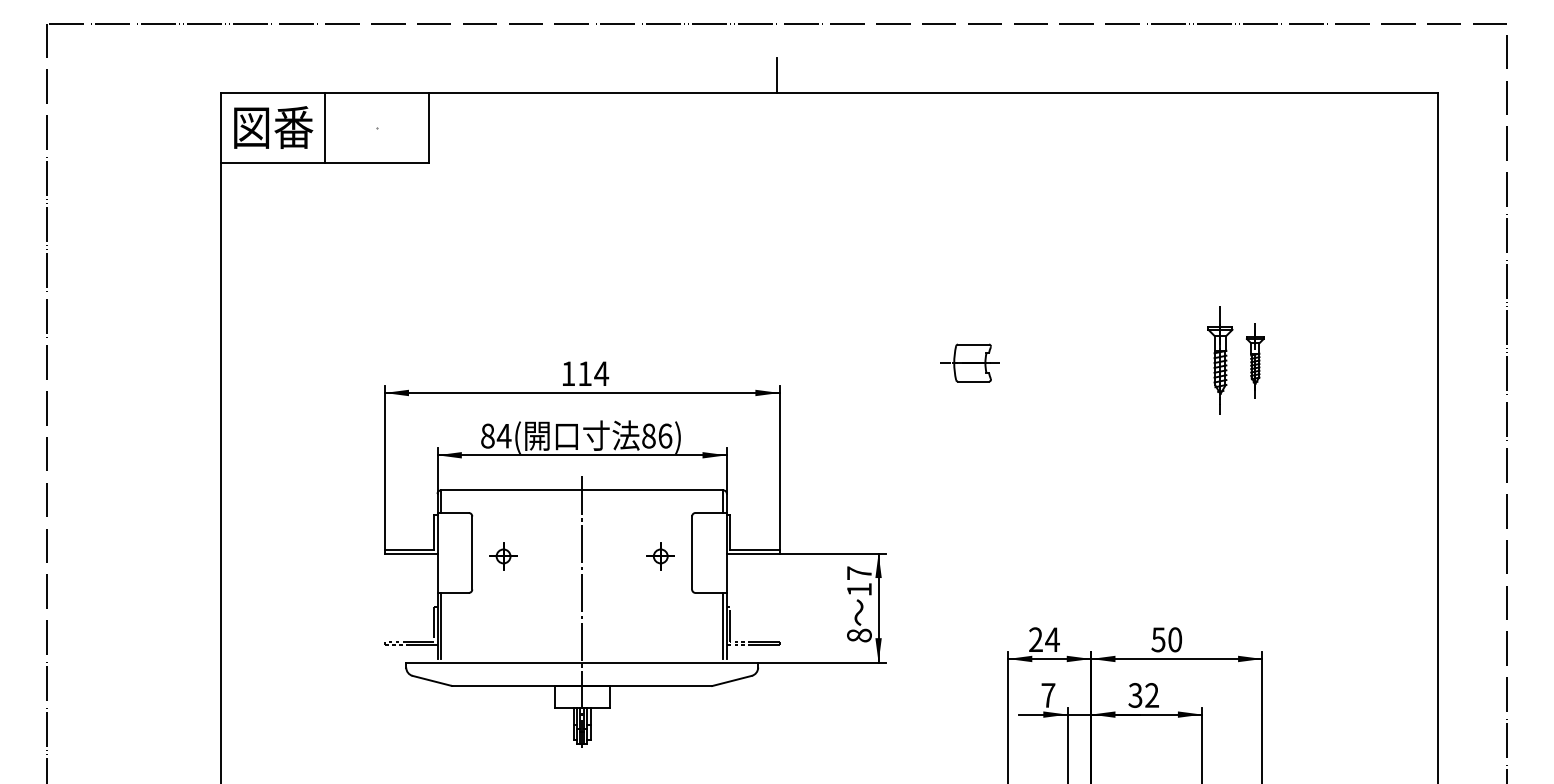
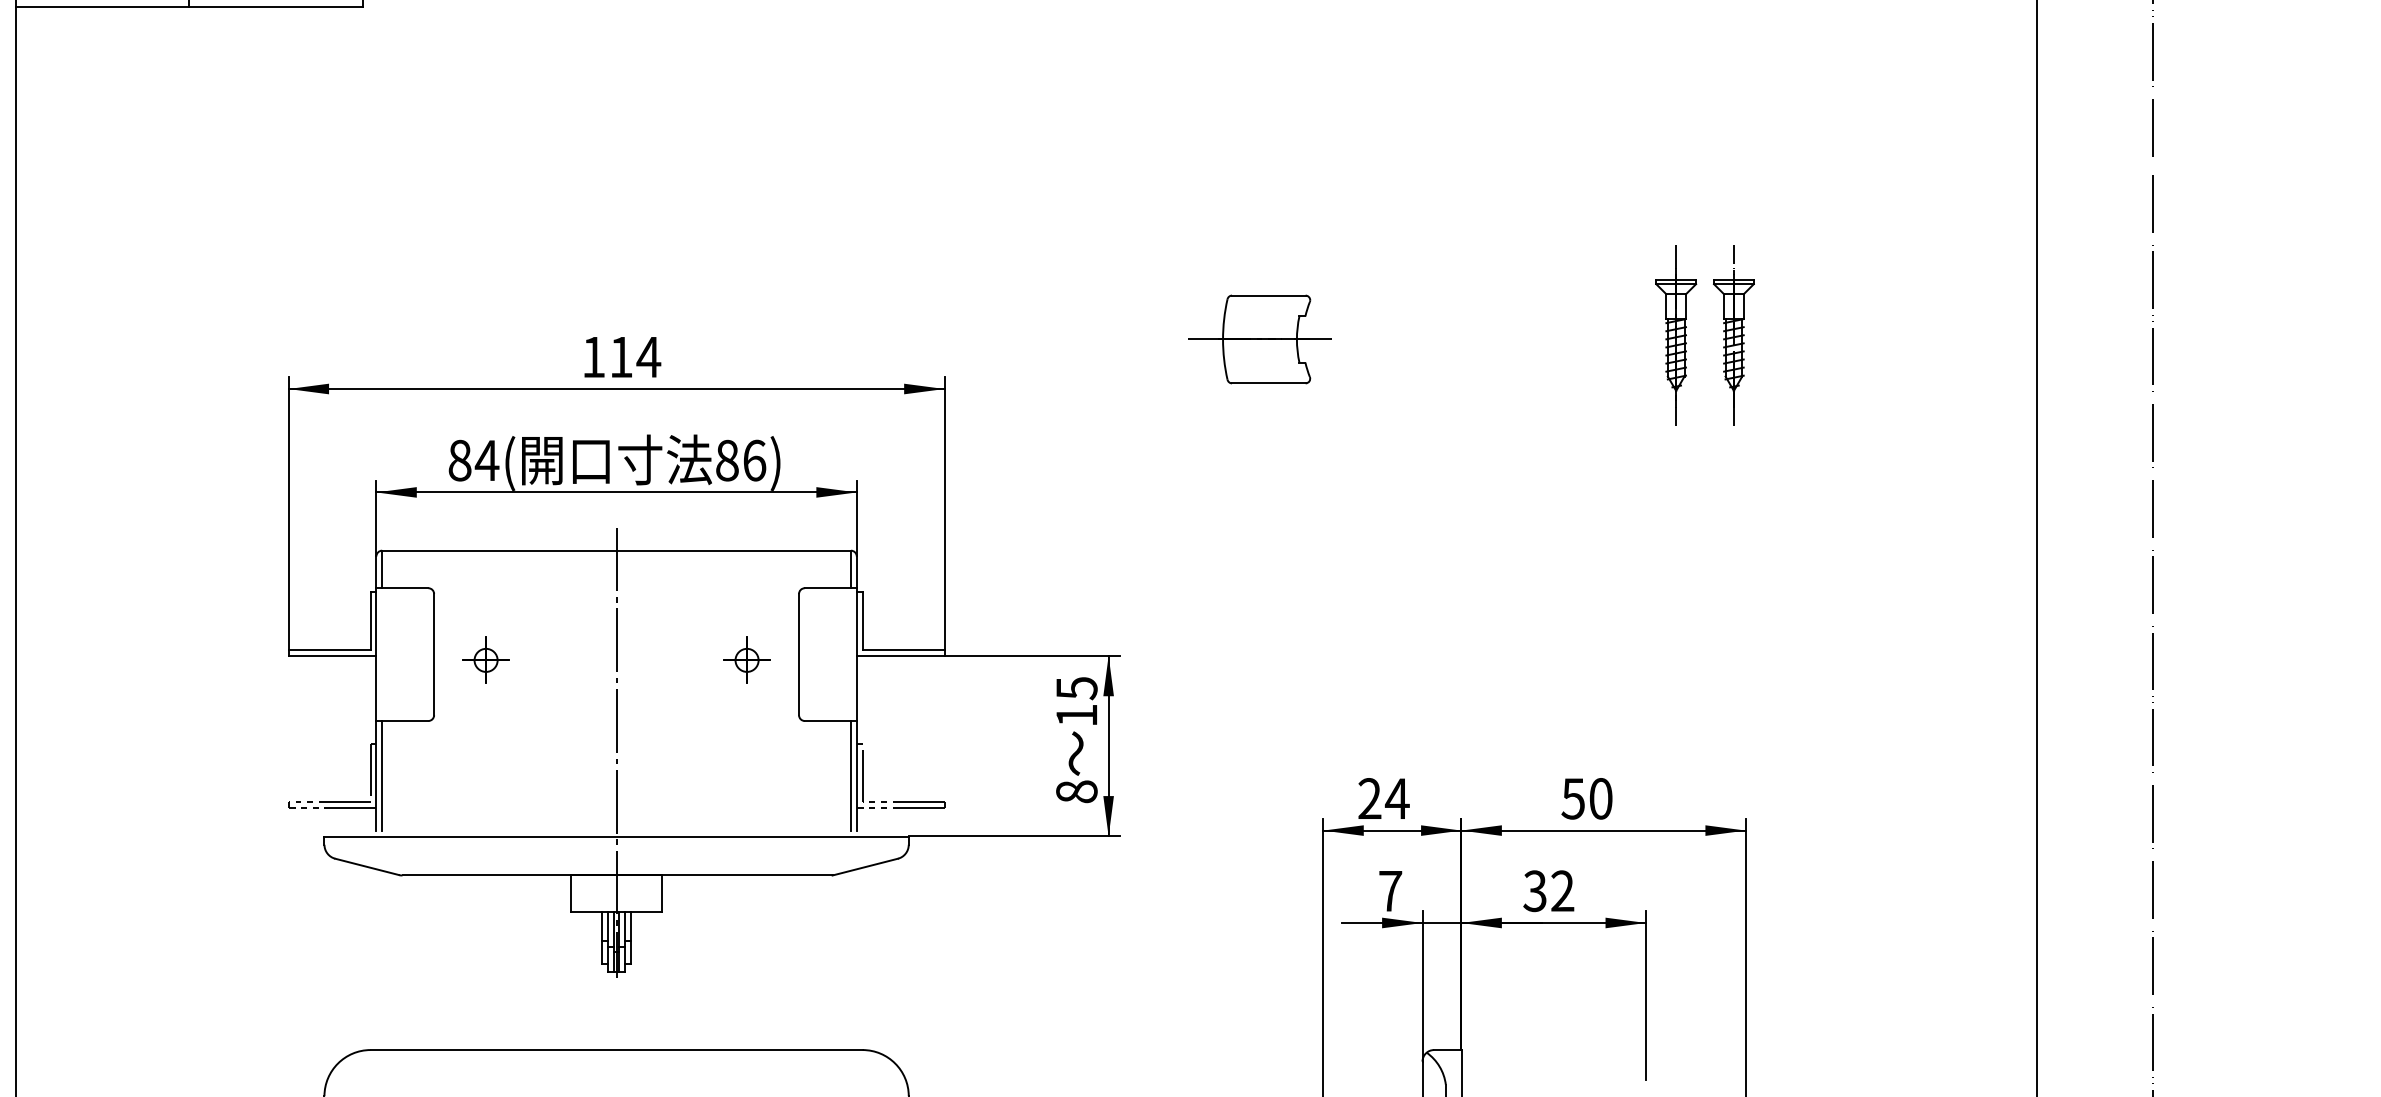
part: (1255, 360) -> (1734, 335), size x1.43
part: (969, 362) -> (1259, 338), size x1.43
text: (859, 573) -> (1076, 688), 17 -> 15

